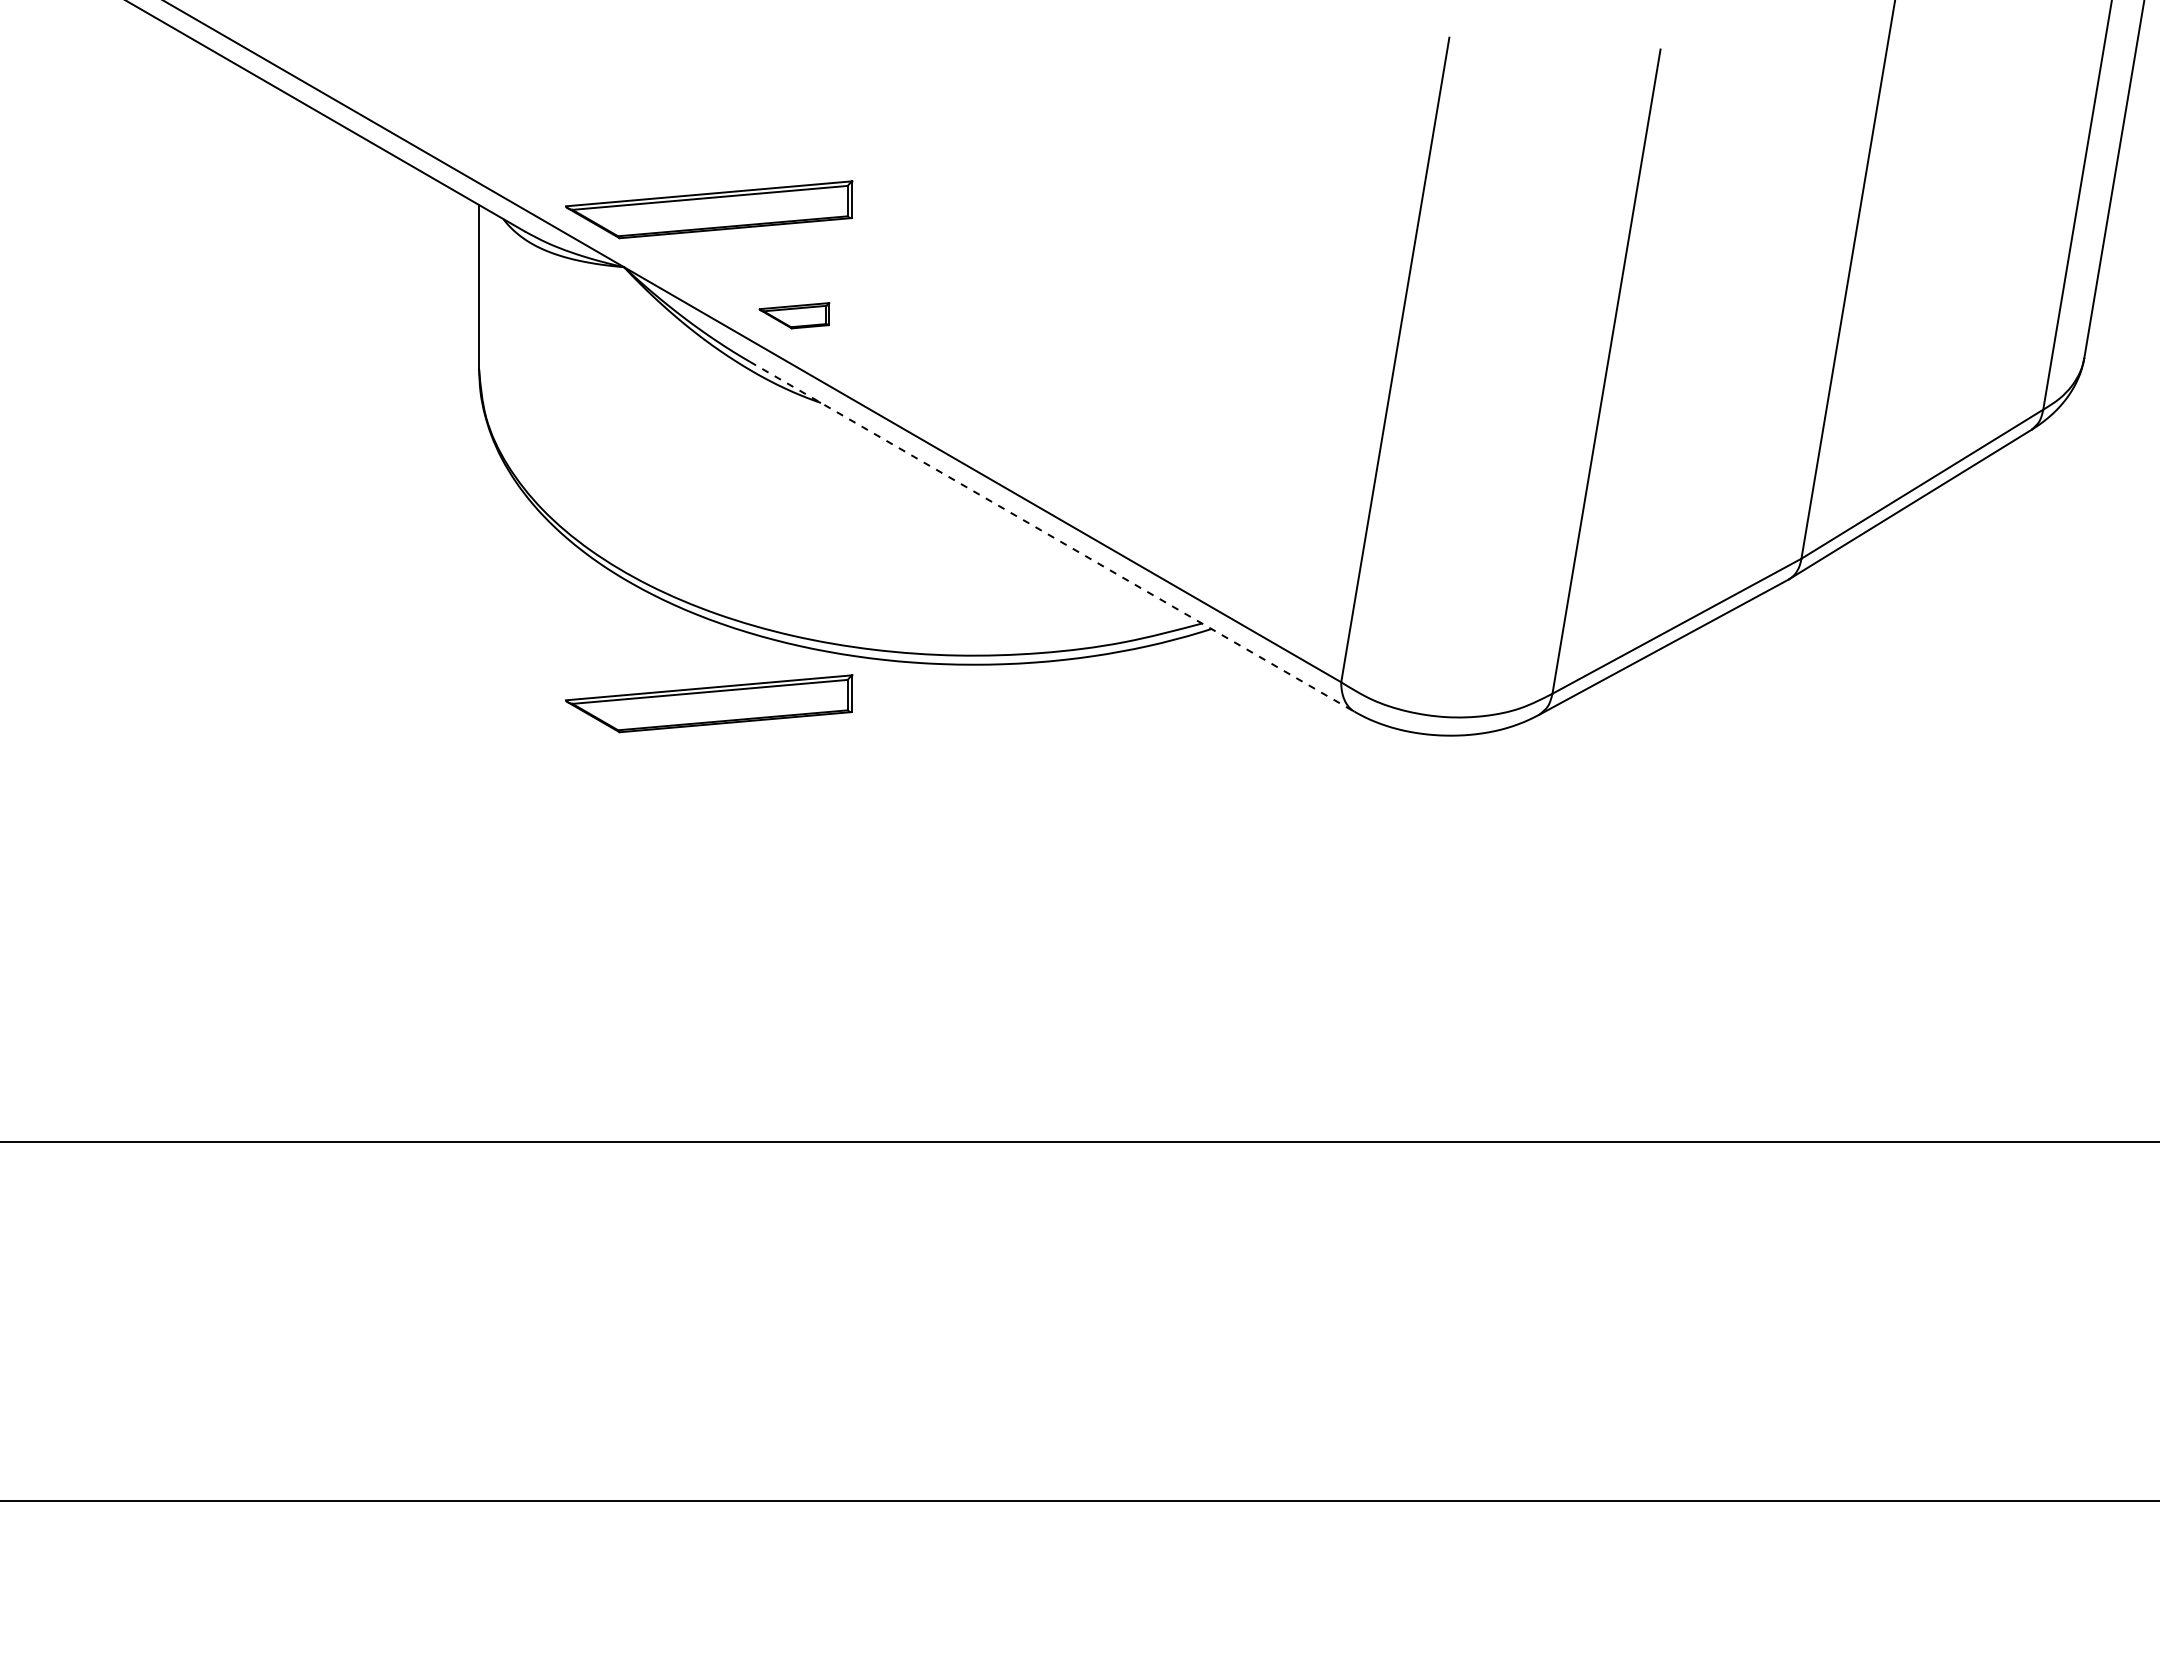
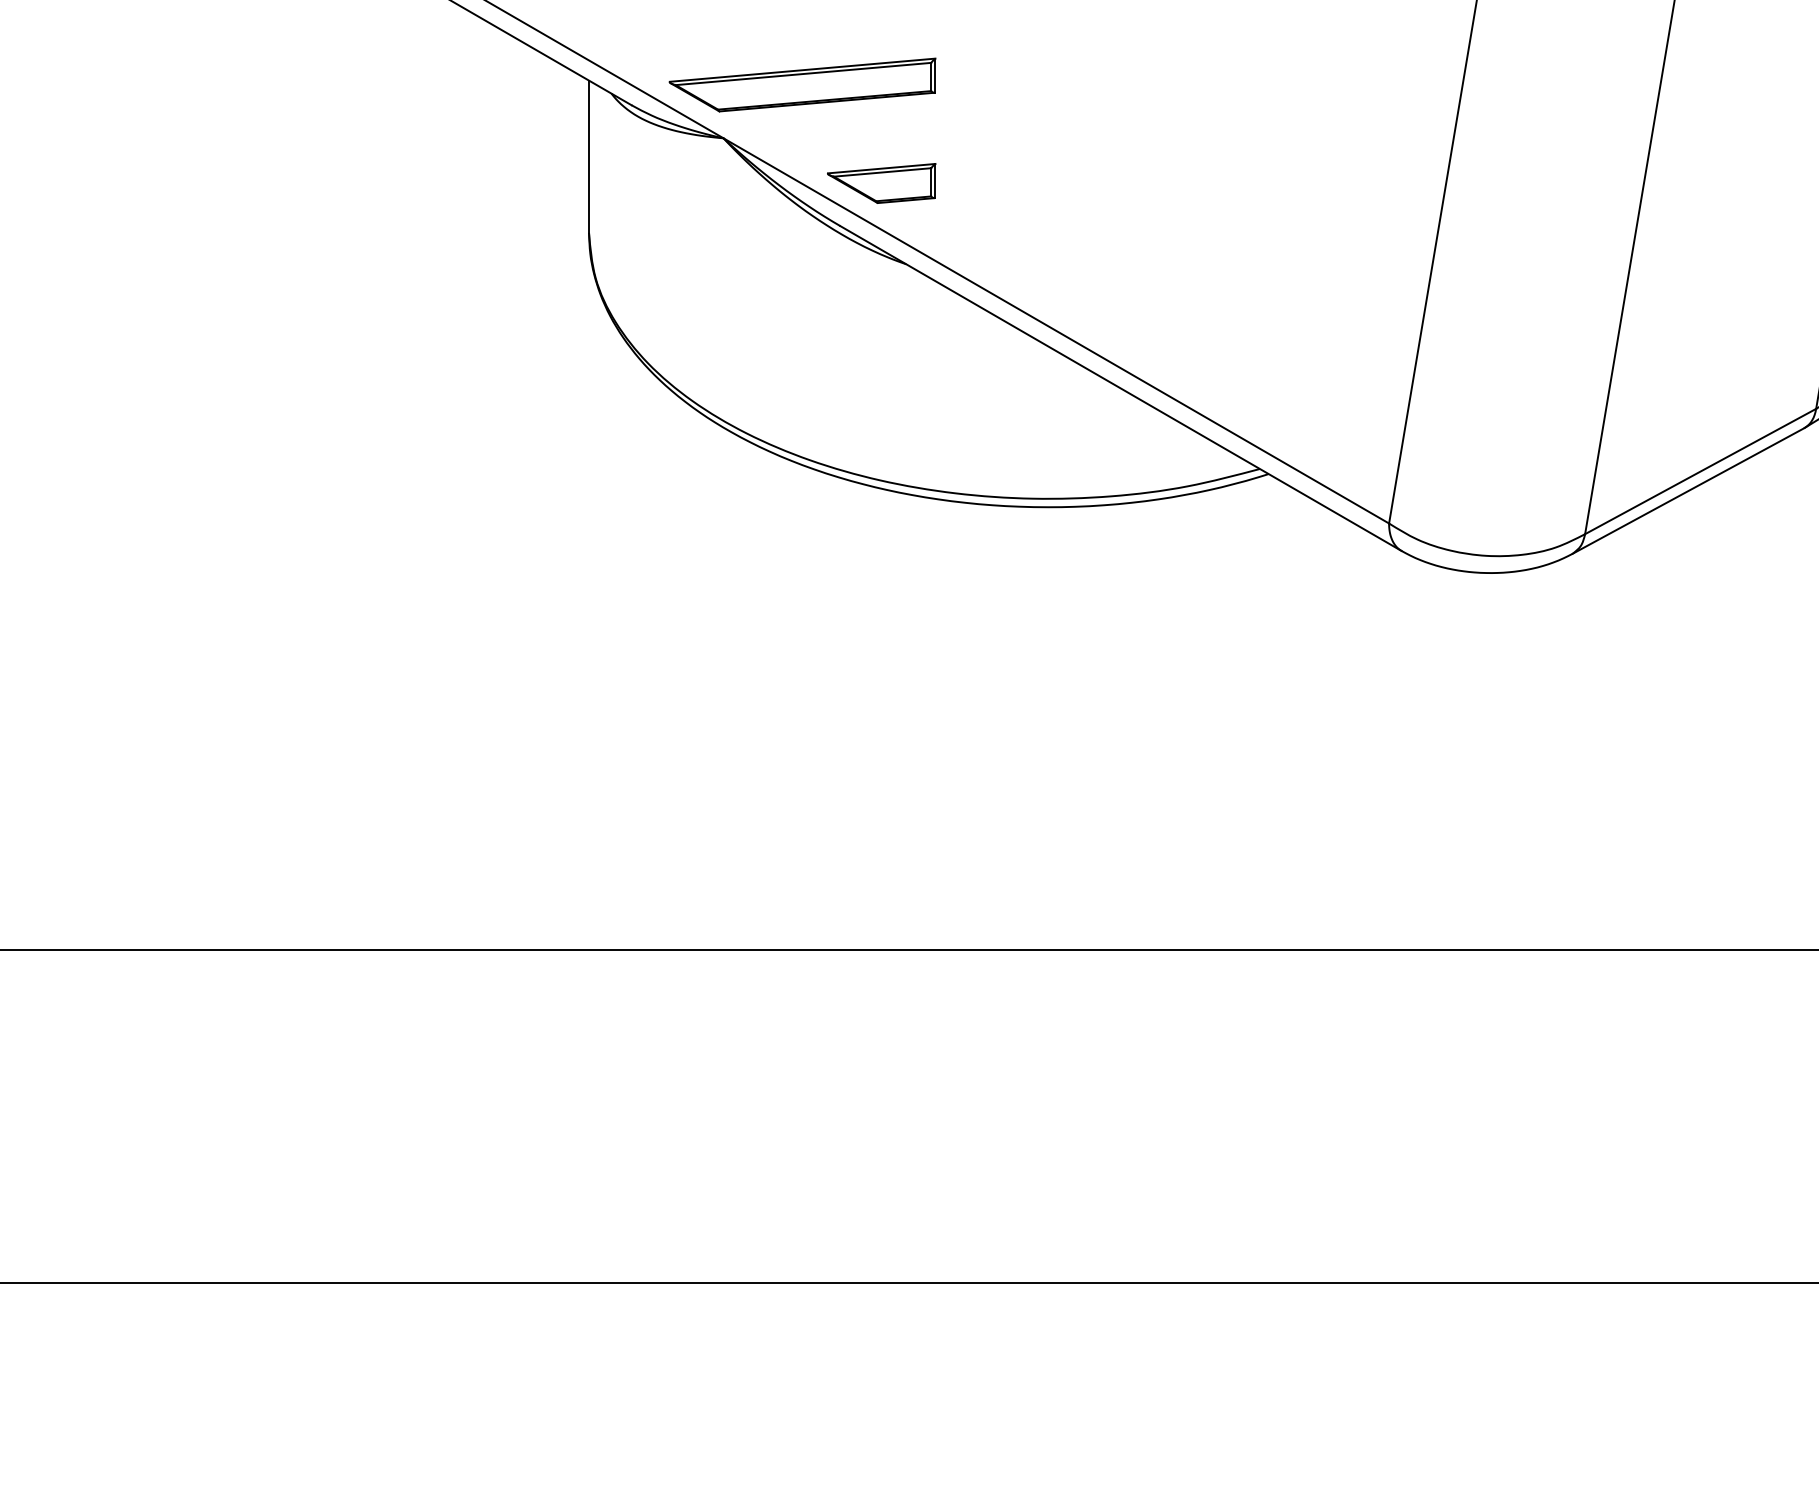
part: (794, 315) -> (881, 183), size x1.67
line: (1052, 537) -> (1121, 389), dashed -> solid
part: (709, 703) -> (802, 543), removed

